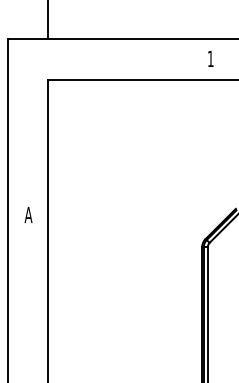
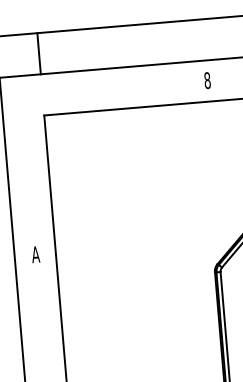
text: (210, 58) -> (207, 80), 1 -> 8

